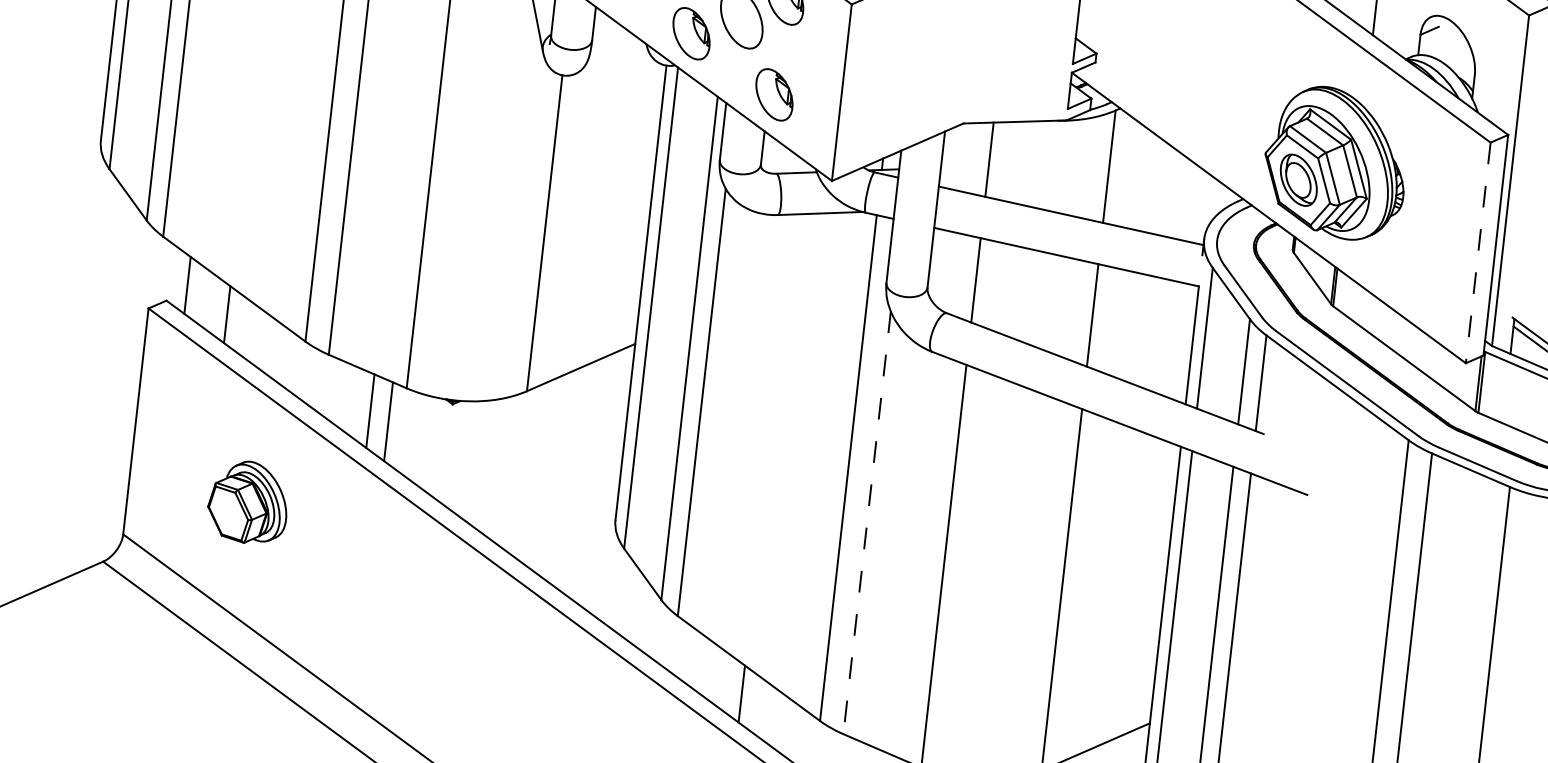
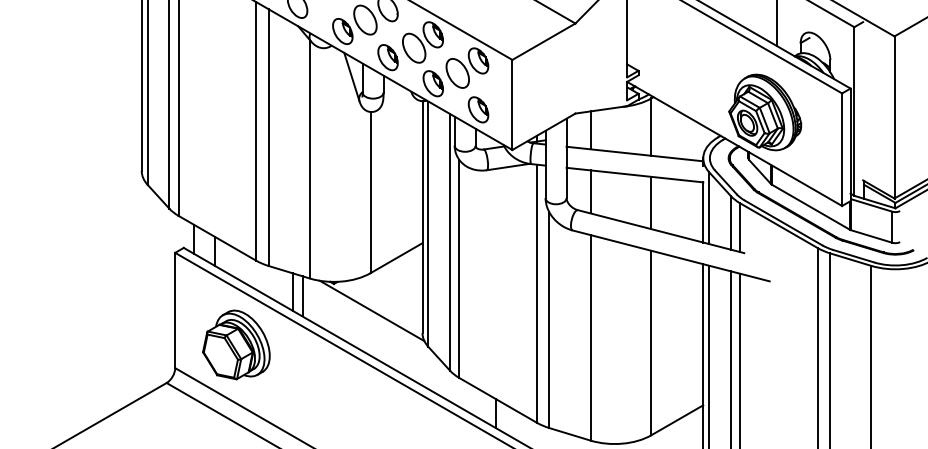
line: (1478, 254) -> (842, 150), dashed -> solid
line: (520, 464) -> (371, 310), added
part: (248, 501) -> (236, 344), size x1.67
line: (867, 523) -> (549, 320), dashed -> solid

